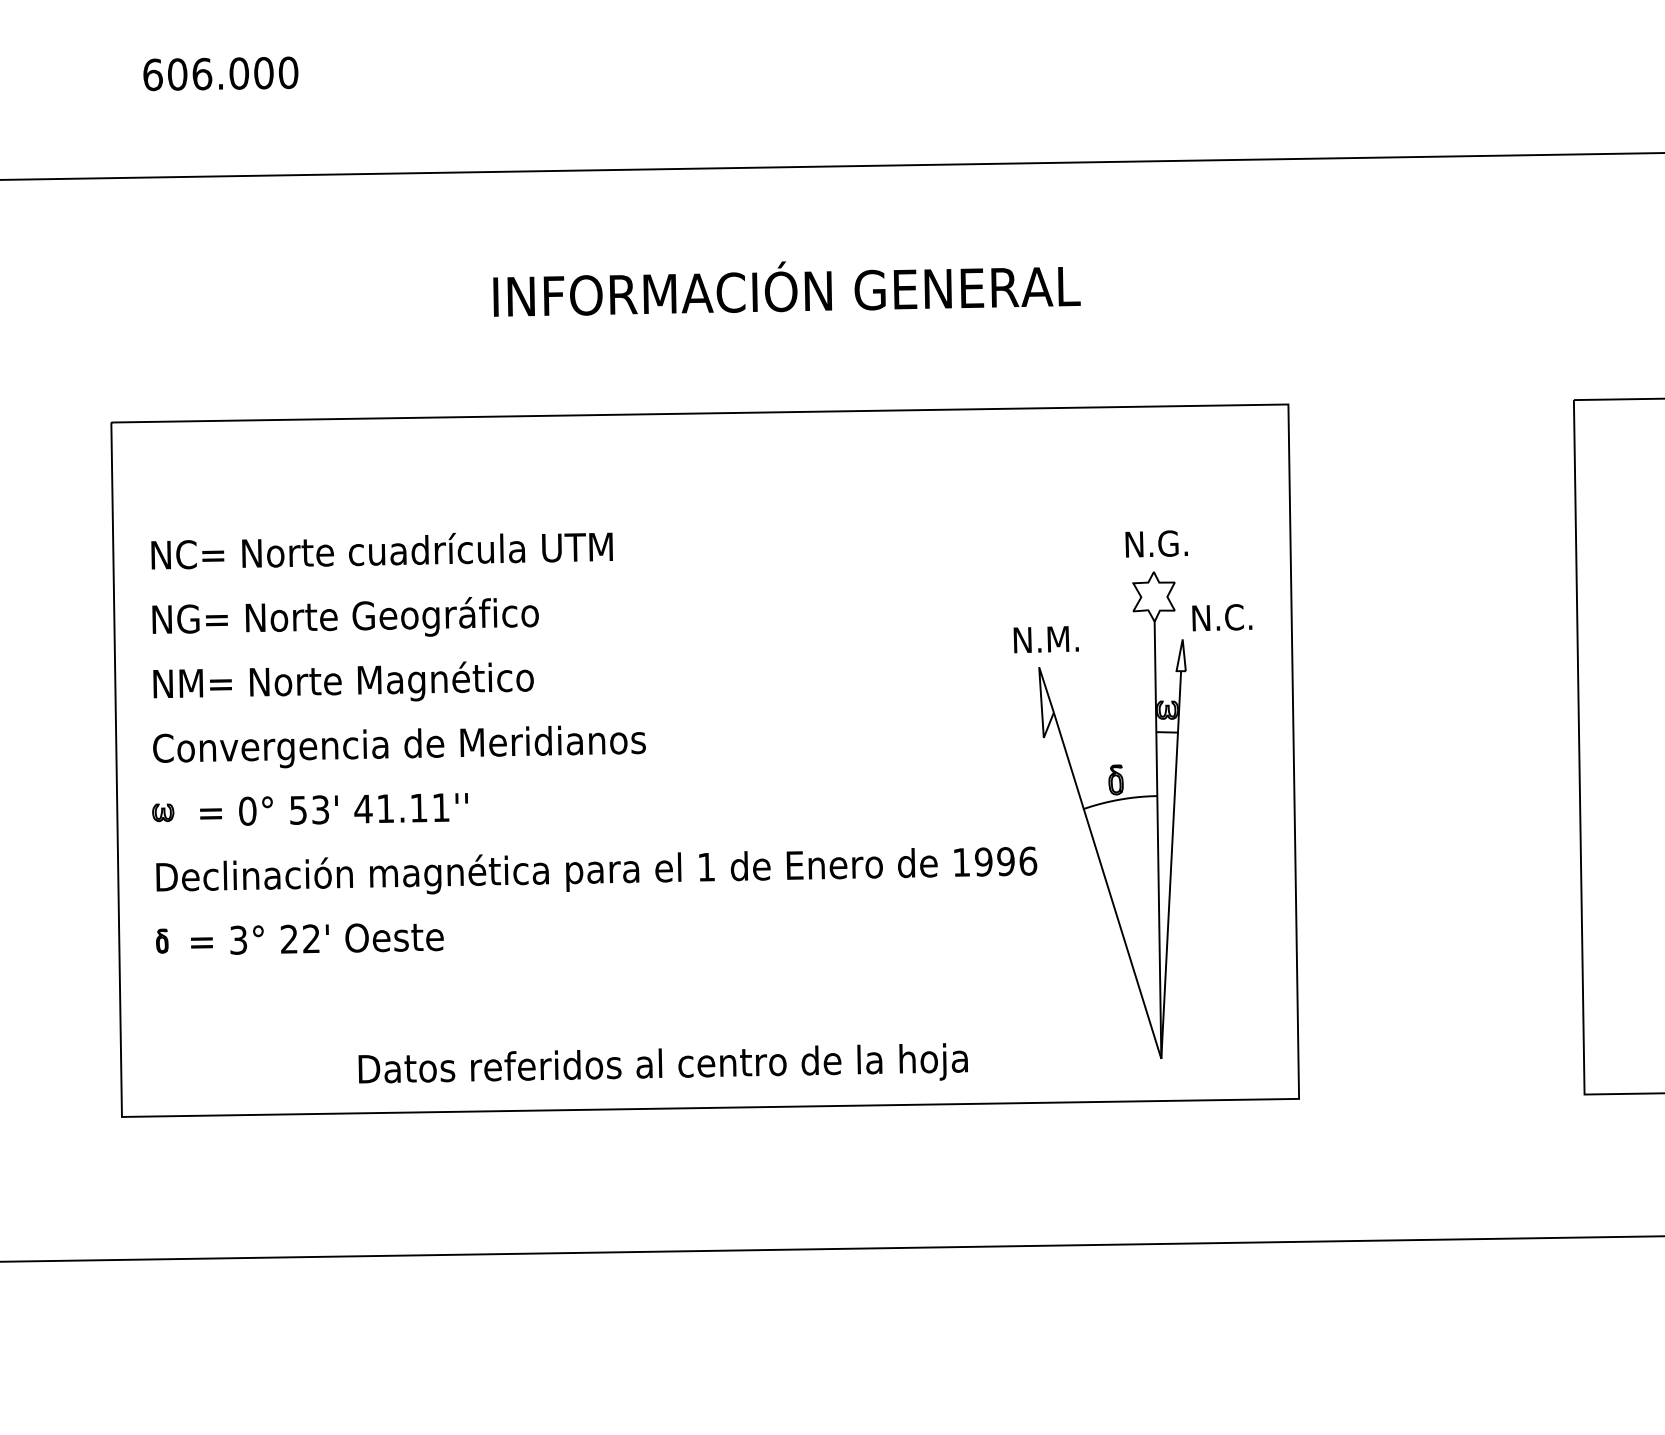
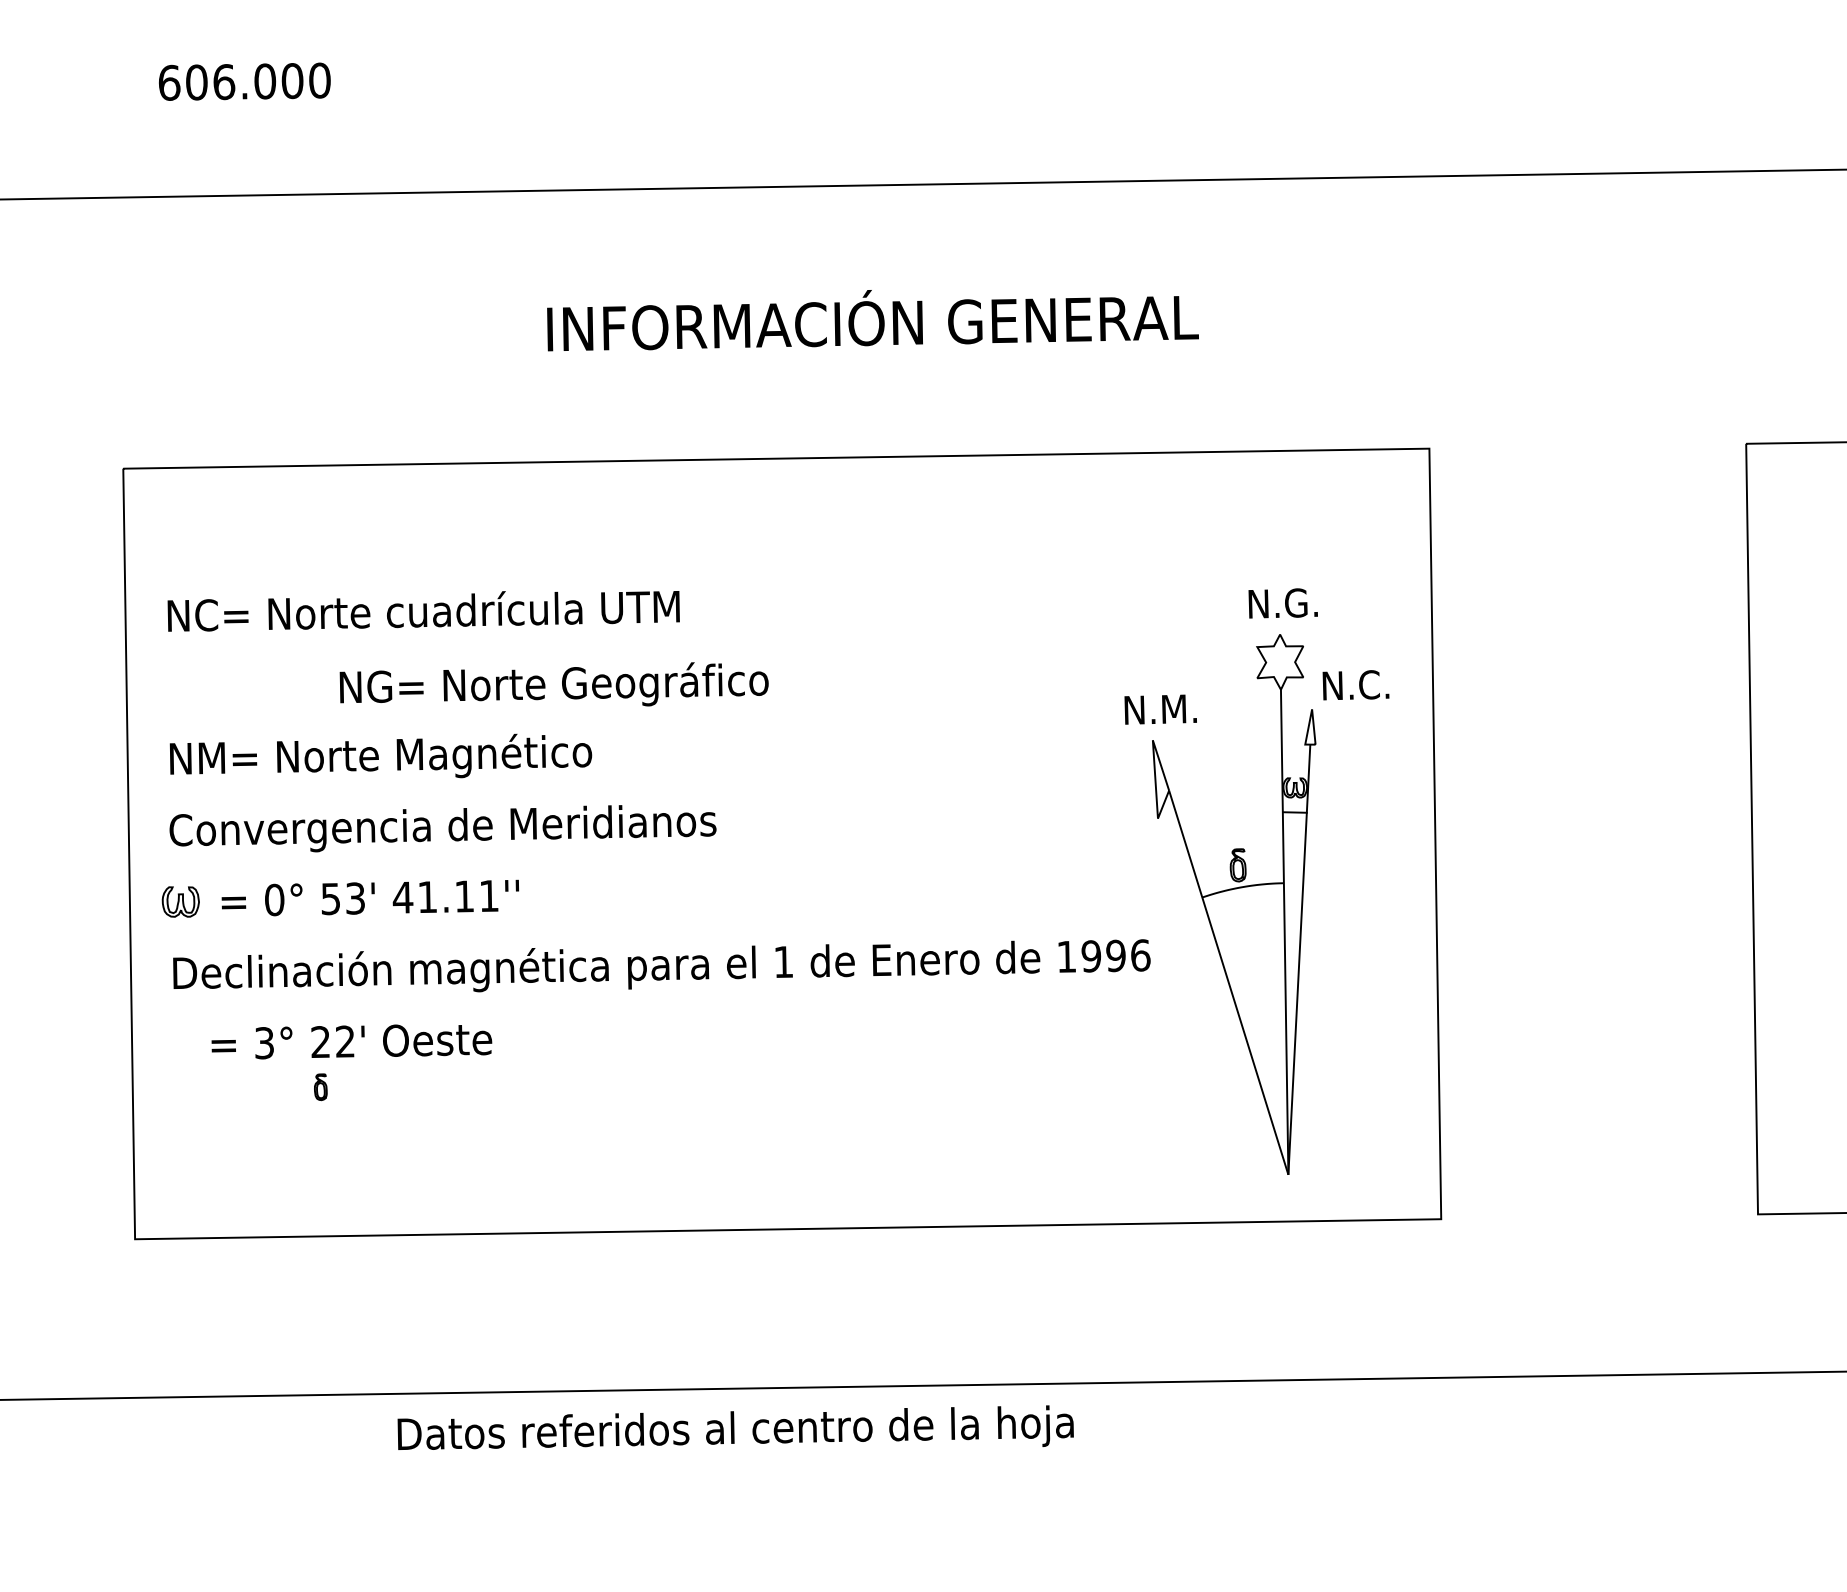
text: (344, 617) -> (553, 684), moved
part: (162, 812) -> (180, 901), size x1.6
part: (162, 941) -> (320, 1087), moved
text: (663, 1063) -> (735, 1427), moved

